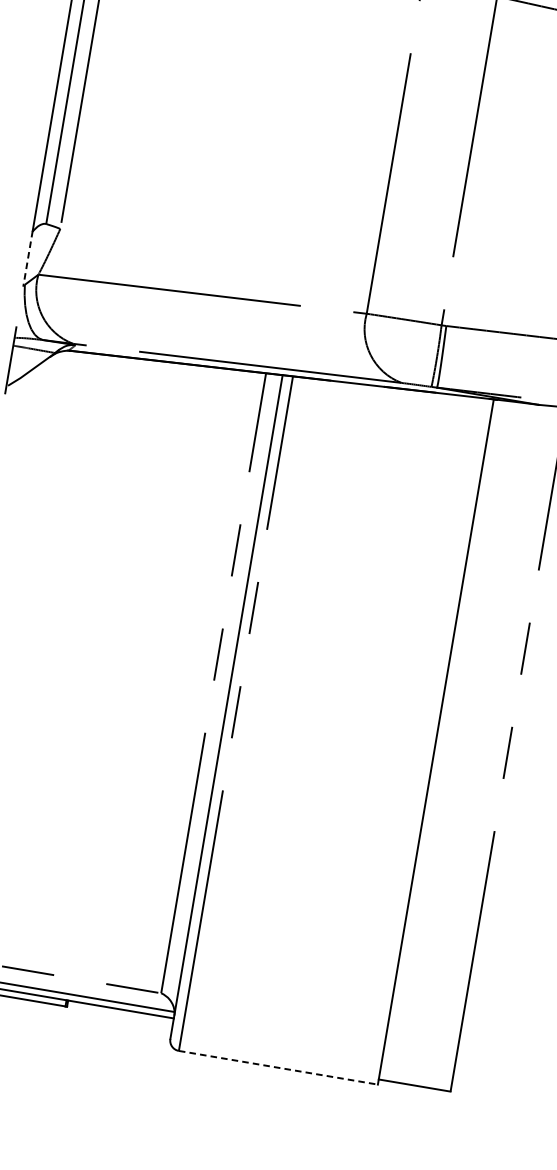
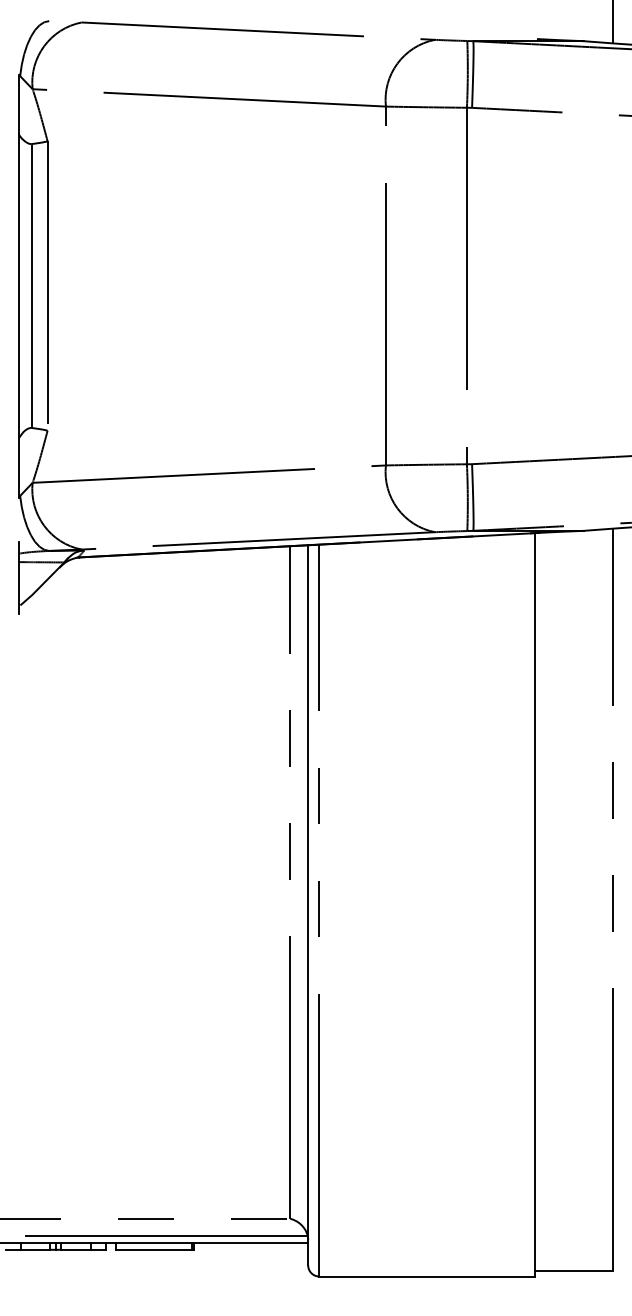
line: (27, 259) -> (18, 468), dashed -> solid
line: (278, 1067) -> (427, 1276), dashed -> solid

